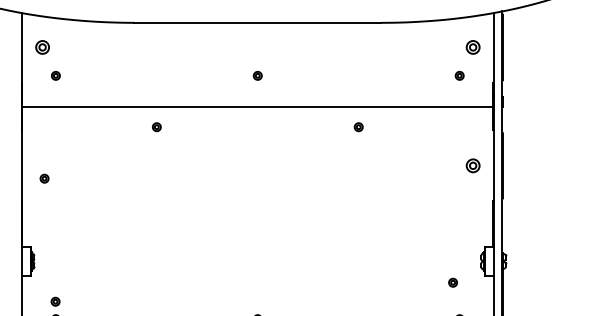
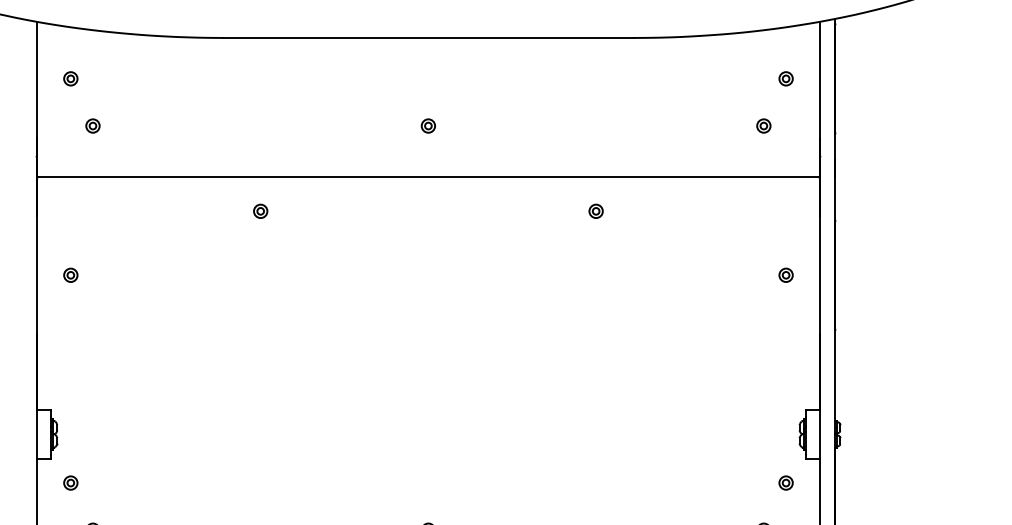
part: (42, 47) -> (70, 78), size x0.62
part: (472, 47) -> (785, 78), size x0.62
part: (472, 165) -> (785, 274), size x0.62
part: (44, 178) -> (70, 274), moved
part: (452, 282) -> (785, 482), moved
part: (55, 301) -> (70, 482), moved

